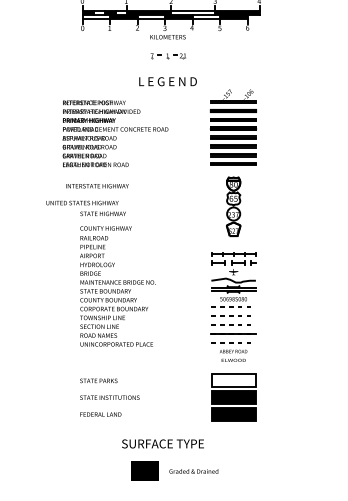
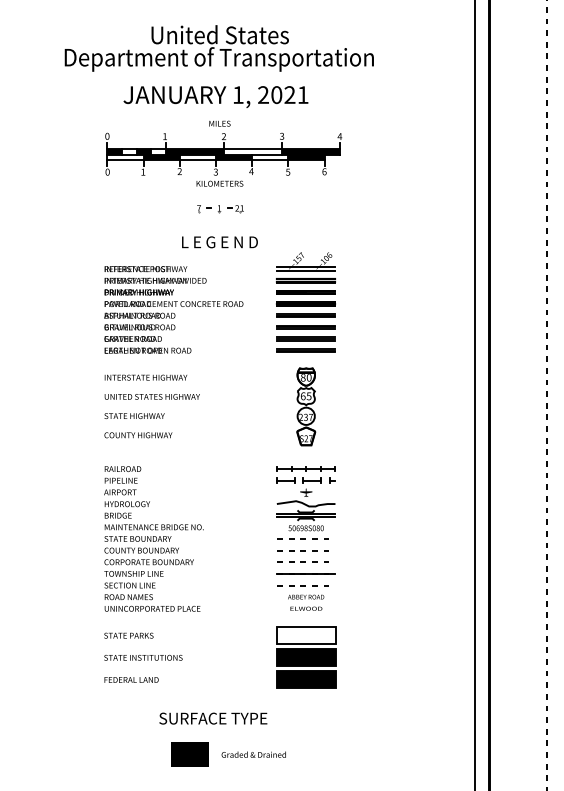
text: (115, 133) -> (173, 309), moved
text: (96, 186) -> (145, 377), moved
text: (81, 202) -> (151, 396), moved
text: (117, 290) -> (153, 538), moved

